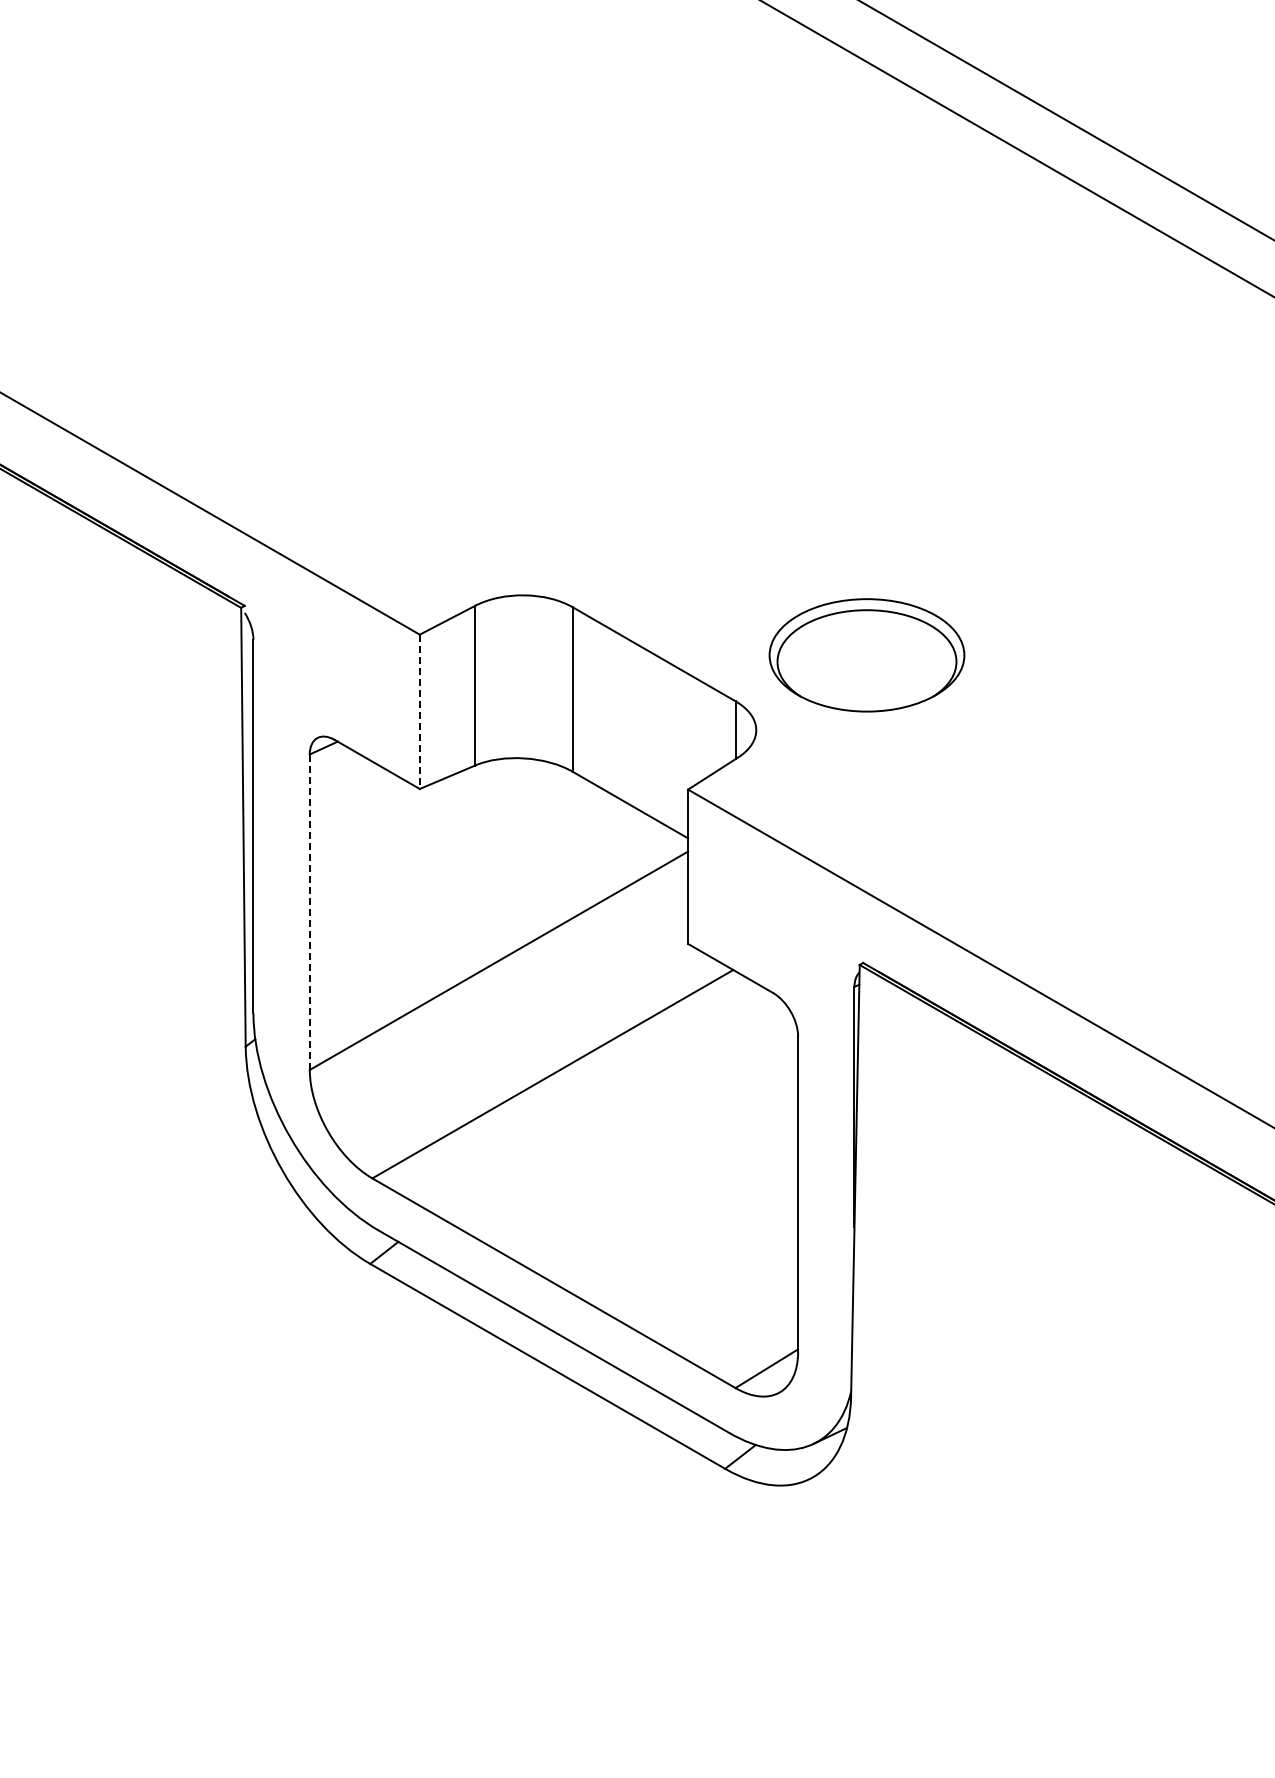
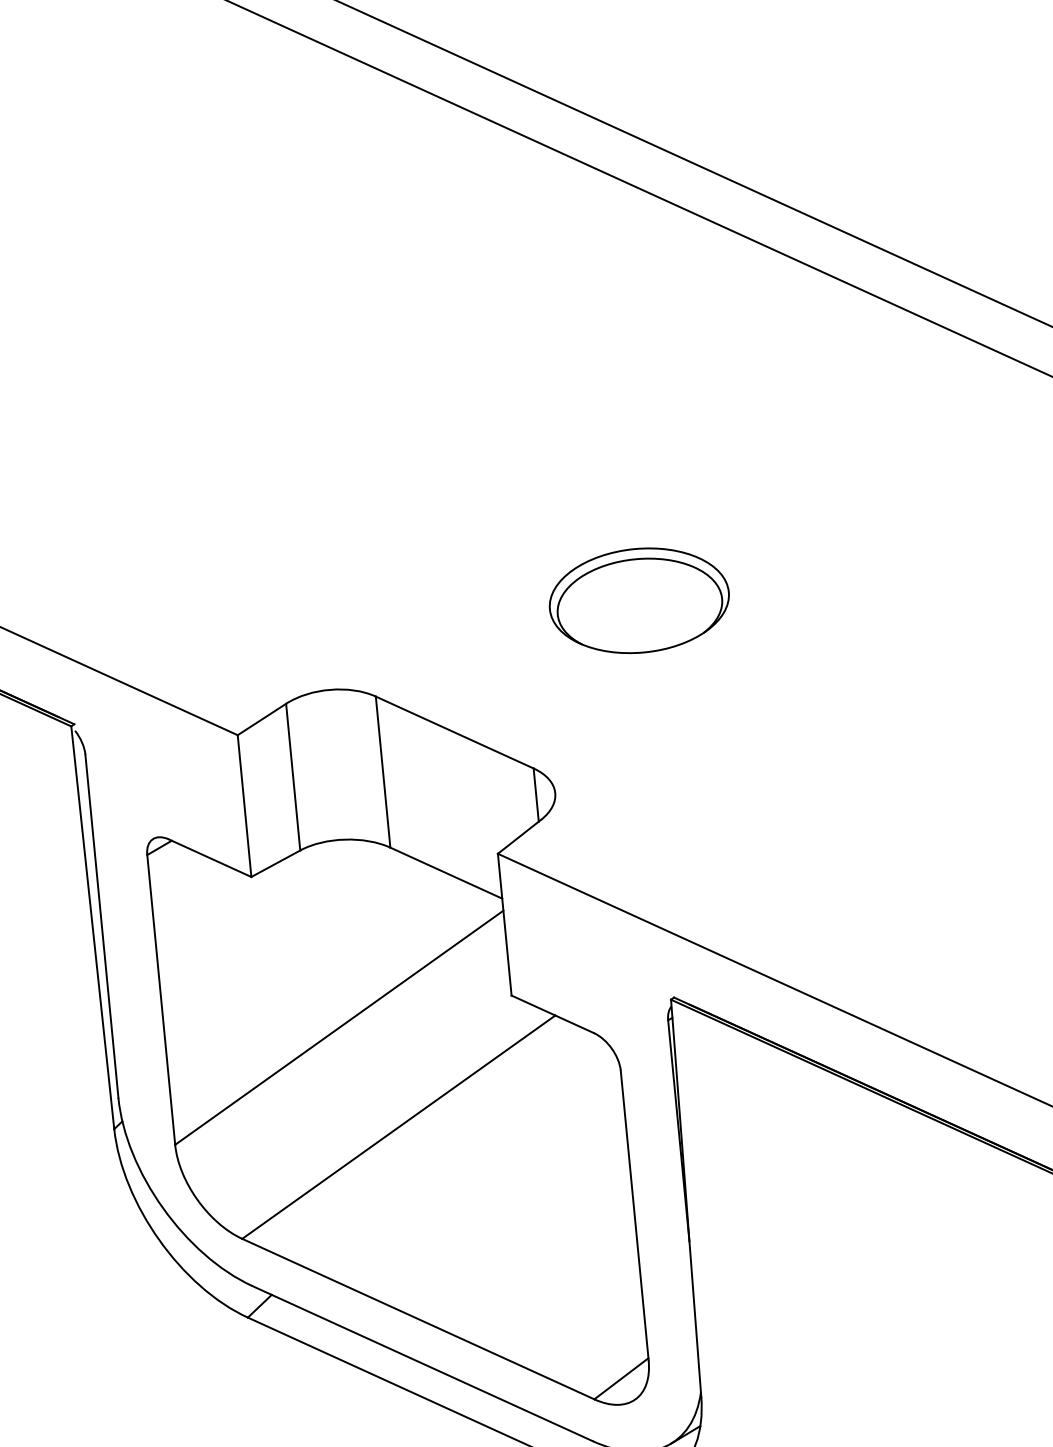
part: (866, 655) -> (638, 600), moved
line: (419, 712) -> (244, 806), dashed -> solid
line: (309, 912) -> (160, 1000), dashed -> solid

